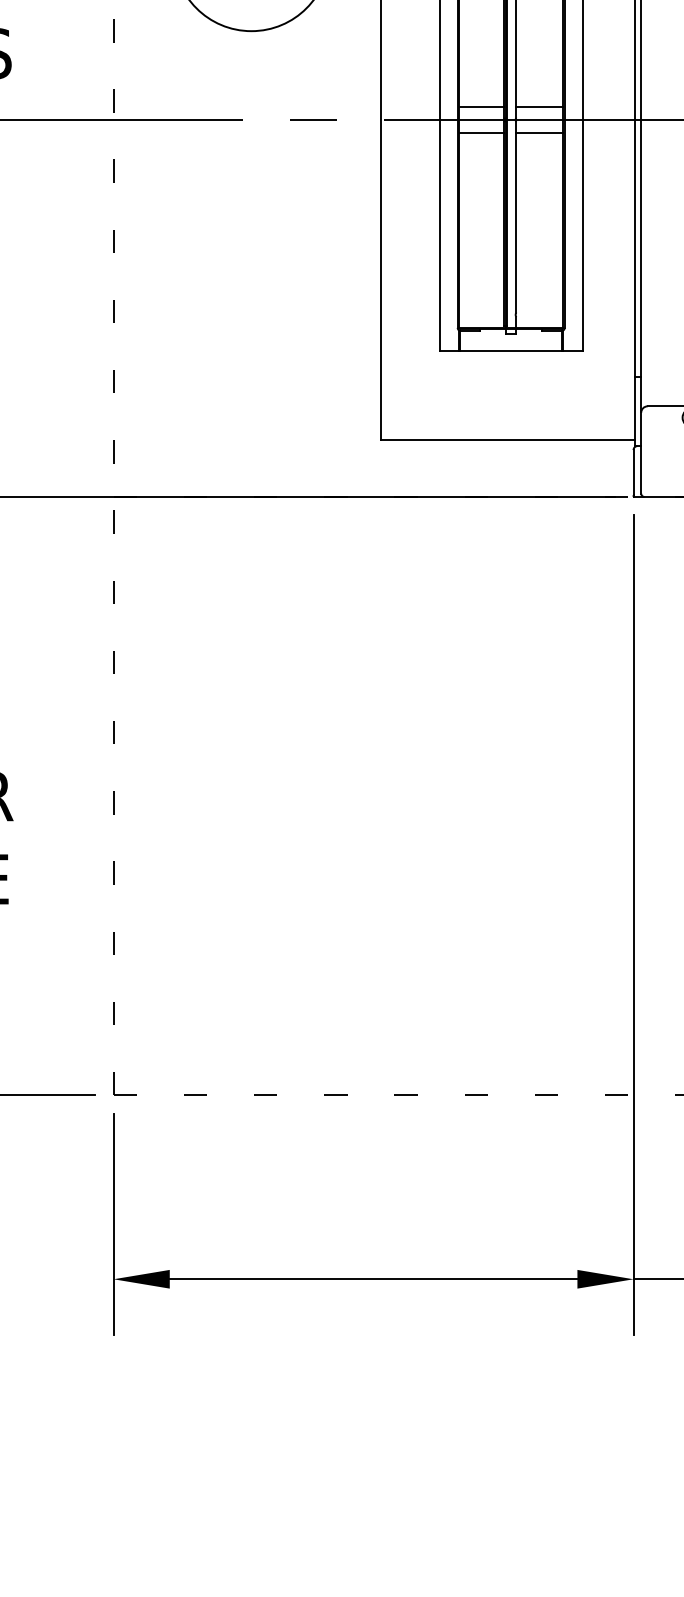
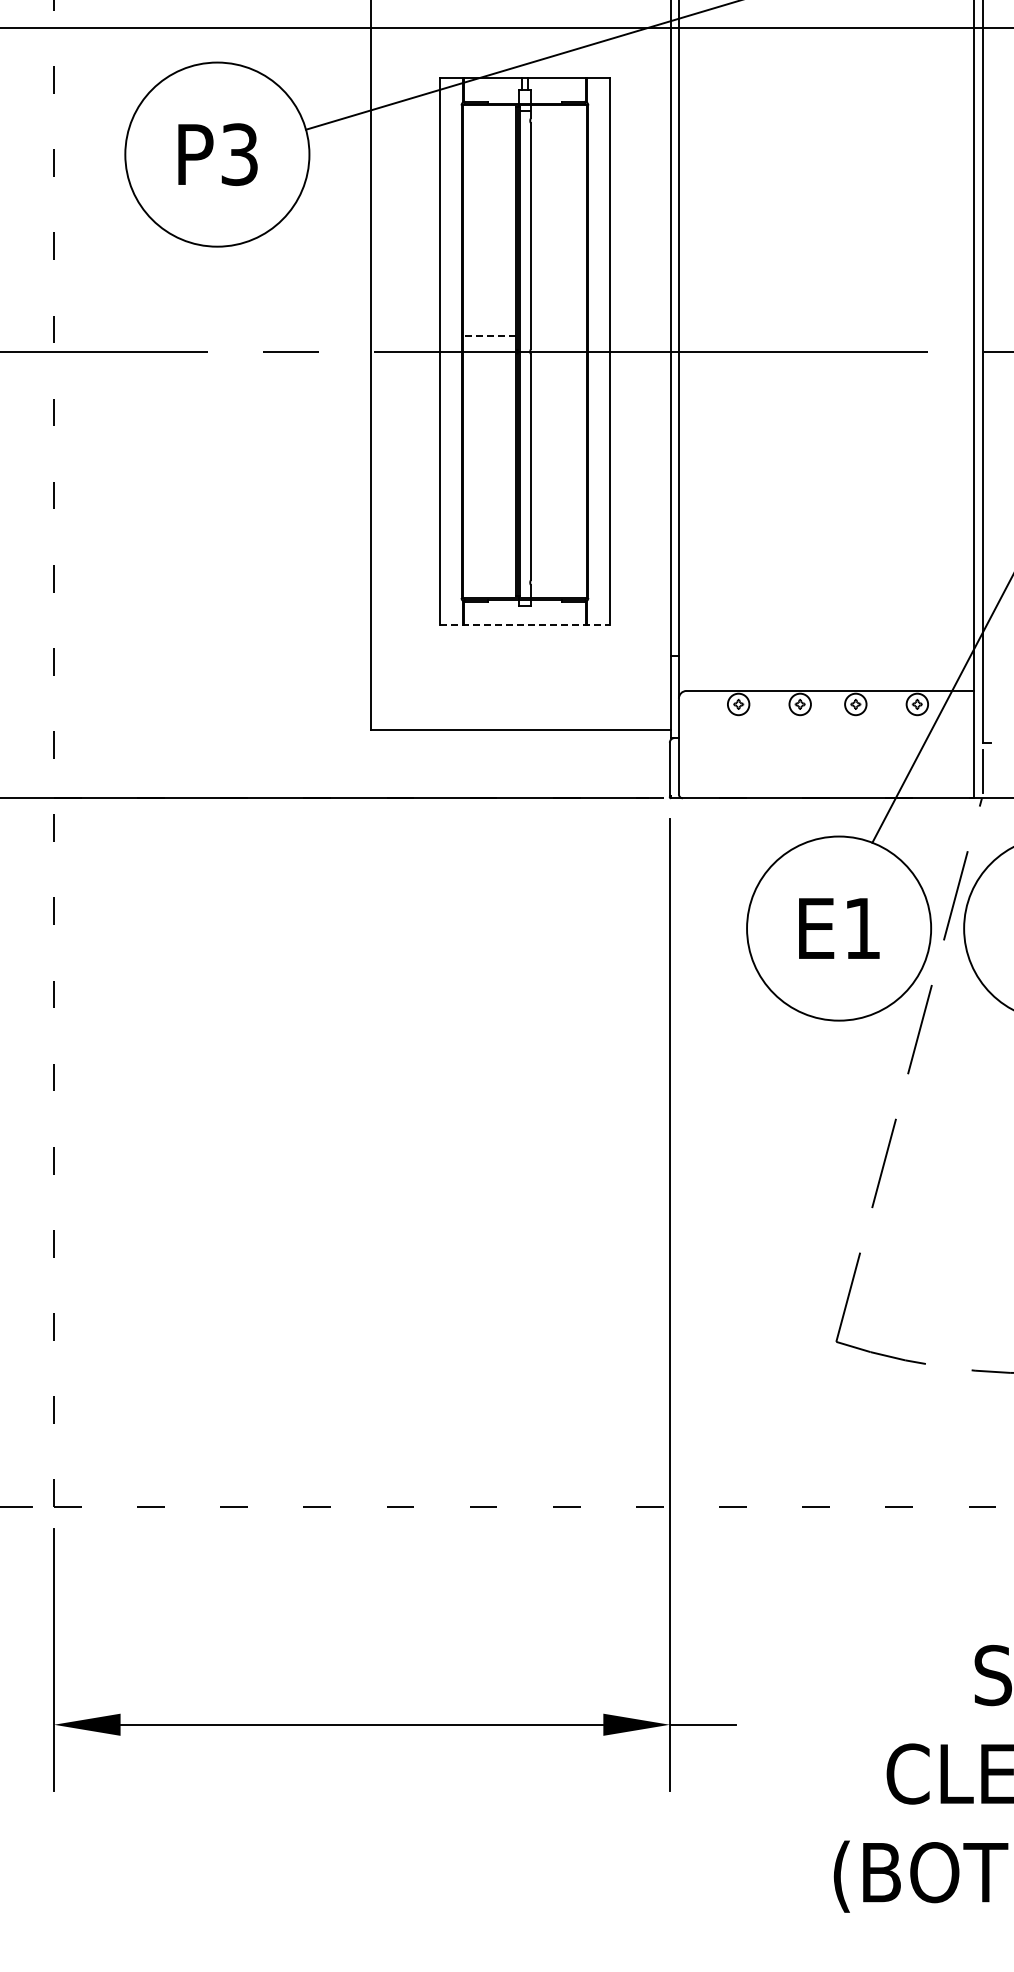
line: (481, 107) -> (489, 336), solid -> dashed
line: (539, 107) -> (558, 336), removed
line: (481, 133) -> (489, 367), removed
line: (539, 133) -> (558, 367), removed
line: (510, 350) -> (524, 624), solid -> dashed

